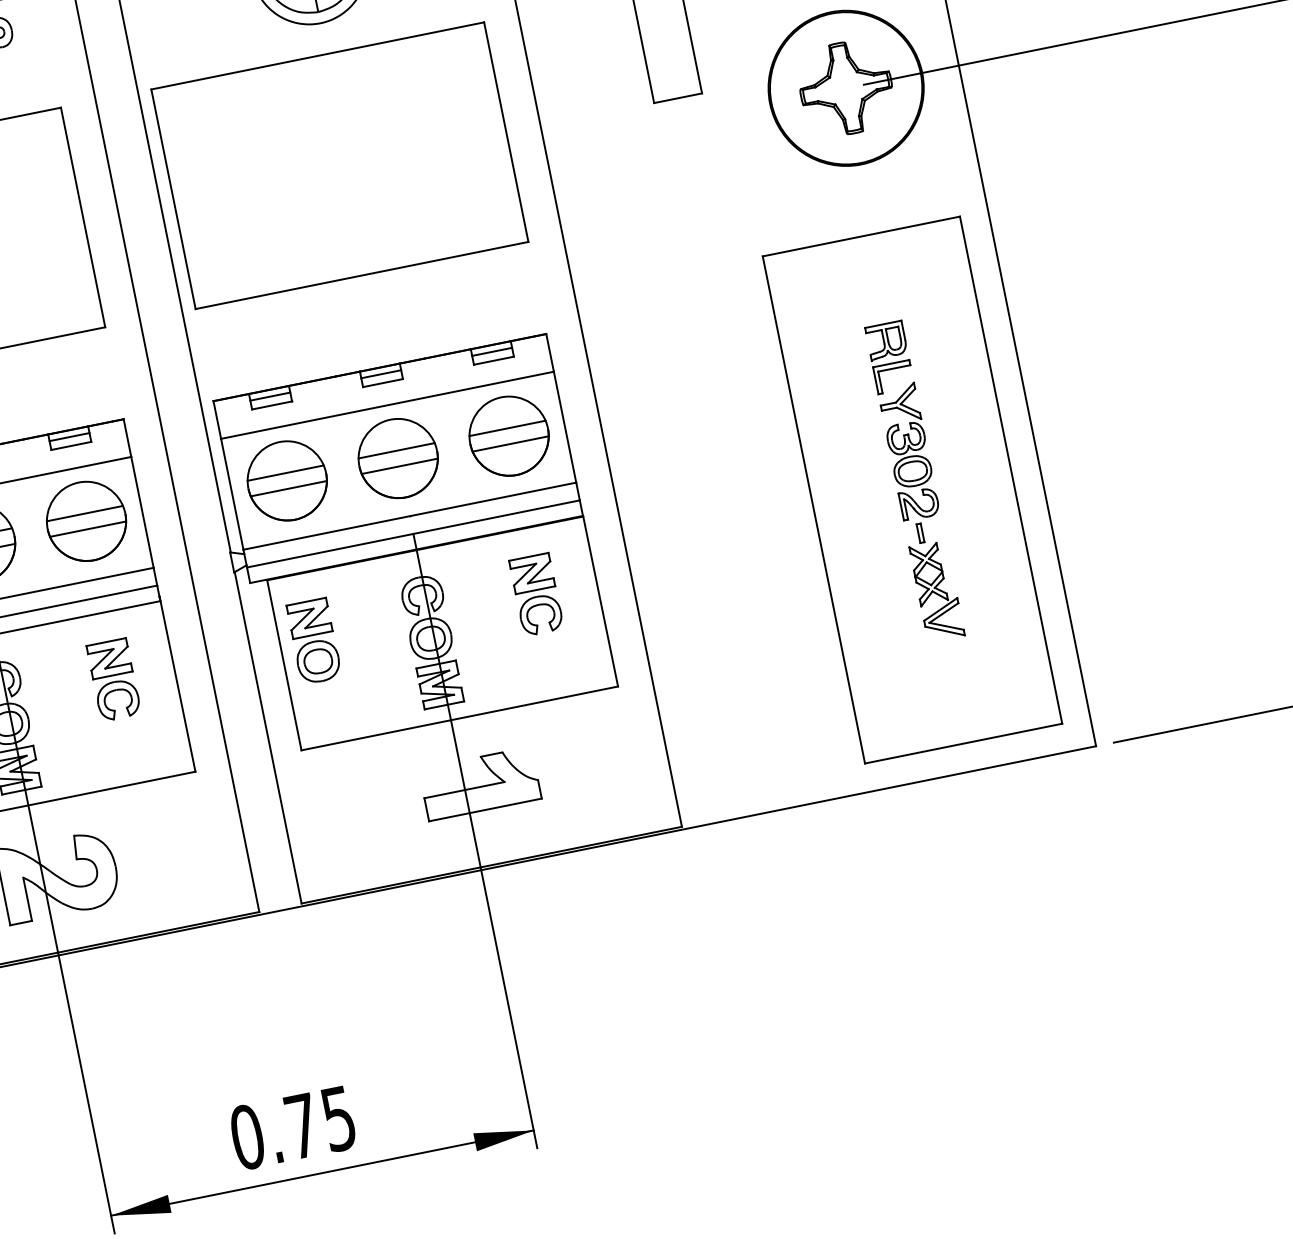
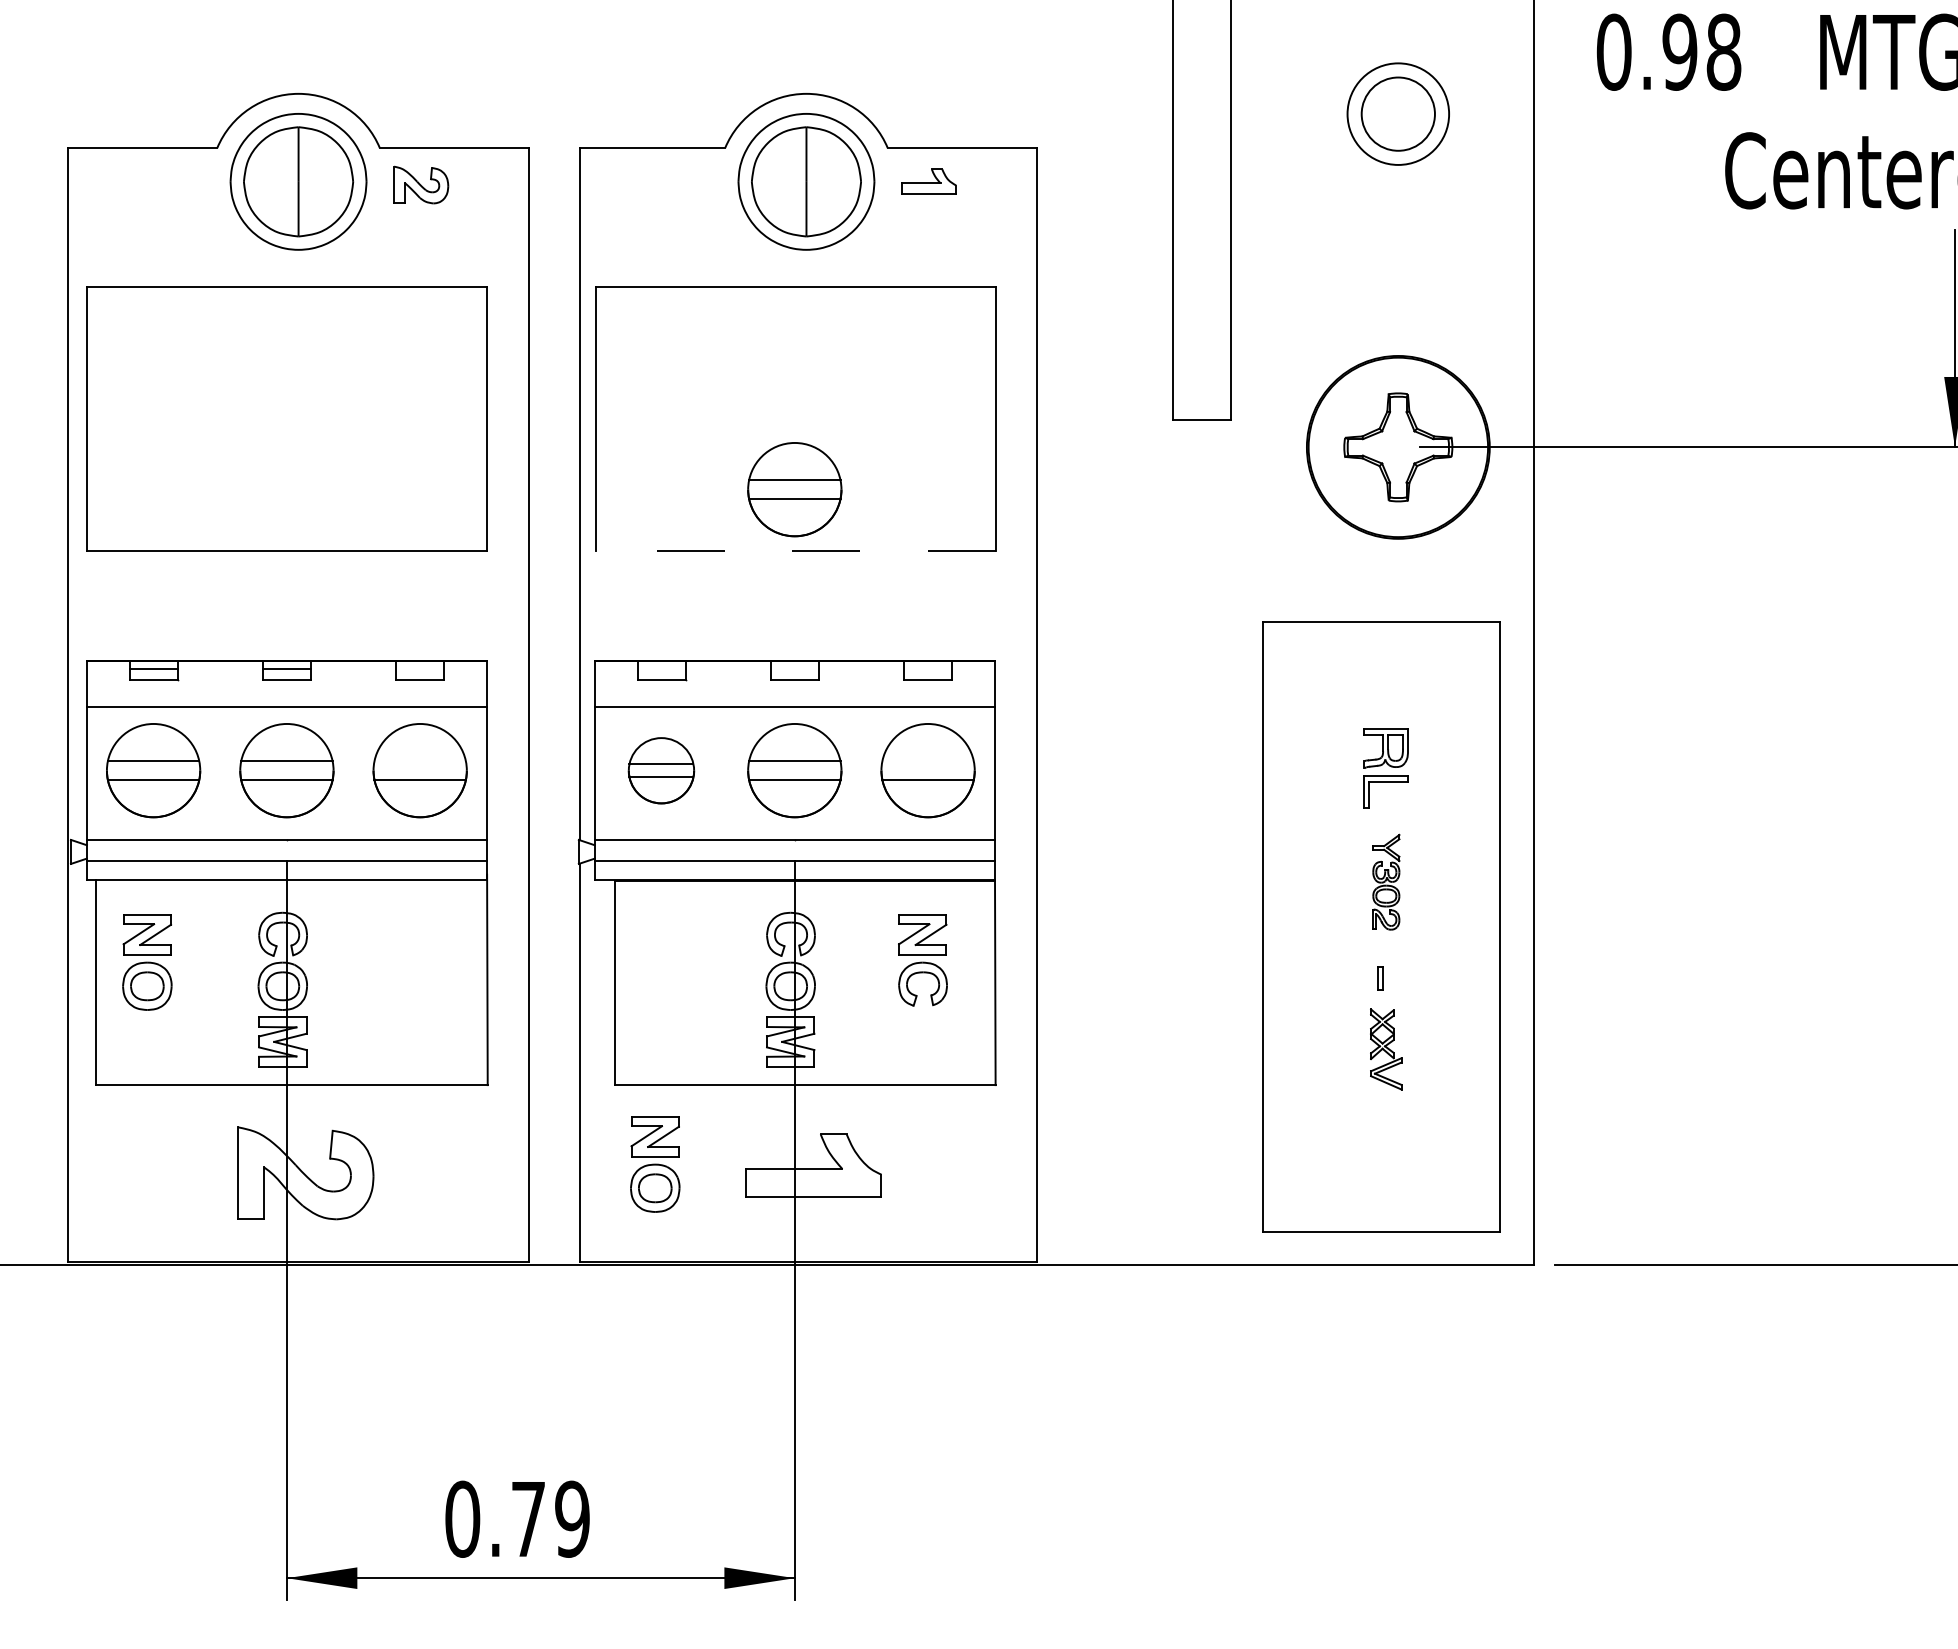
part: (350, 224) -> (794, 489), added
line: (361, 275) -> (795, 550), solid -> dashed
line: (492, 351) -> (928, 669), removed
line: (380, 374) -> (794, 669), removed
line: (270, 396) -> (661, 669), removed
line: (507, 428) -> (927, 761), removed
line: (69, 437) -> (420, 669), removed
part: (909, 452) -> (1386, 882), size x0.6
part: (287, 480) -> (661, 770), size x0.7
line: (84, 513) -> (419, 761), removed
part: (937, 591) -> (1386, 1049), size x0.7
part: (314, 641) -> (655, 1164), moved
part: (113, 680) -> (414, 960), removed
text: (338, 1118) -> (572, 1518), 0.75 -> 0.79

